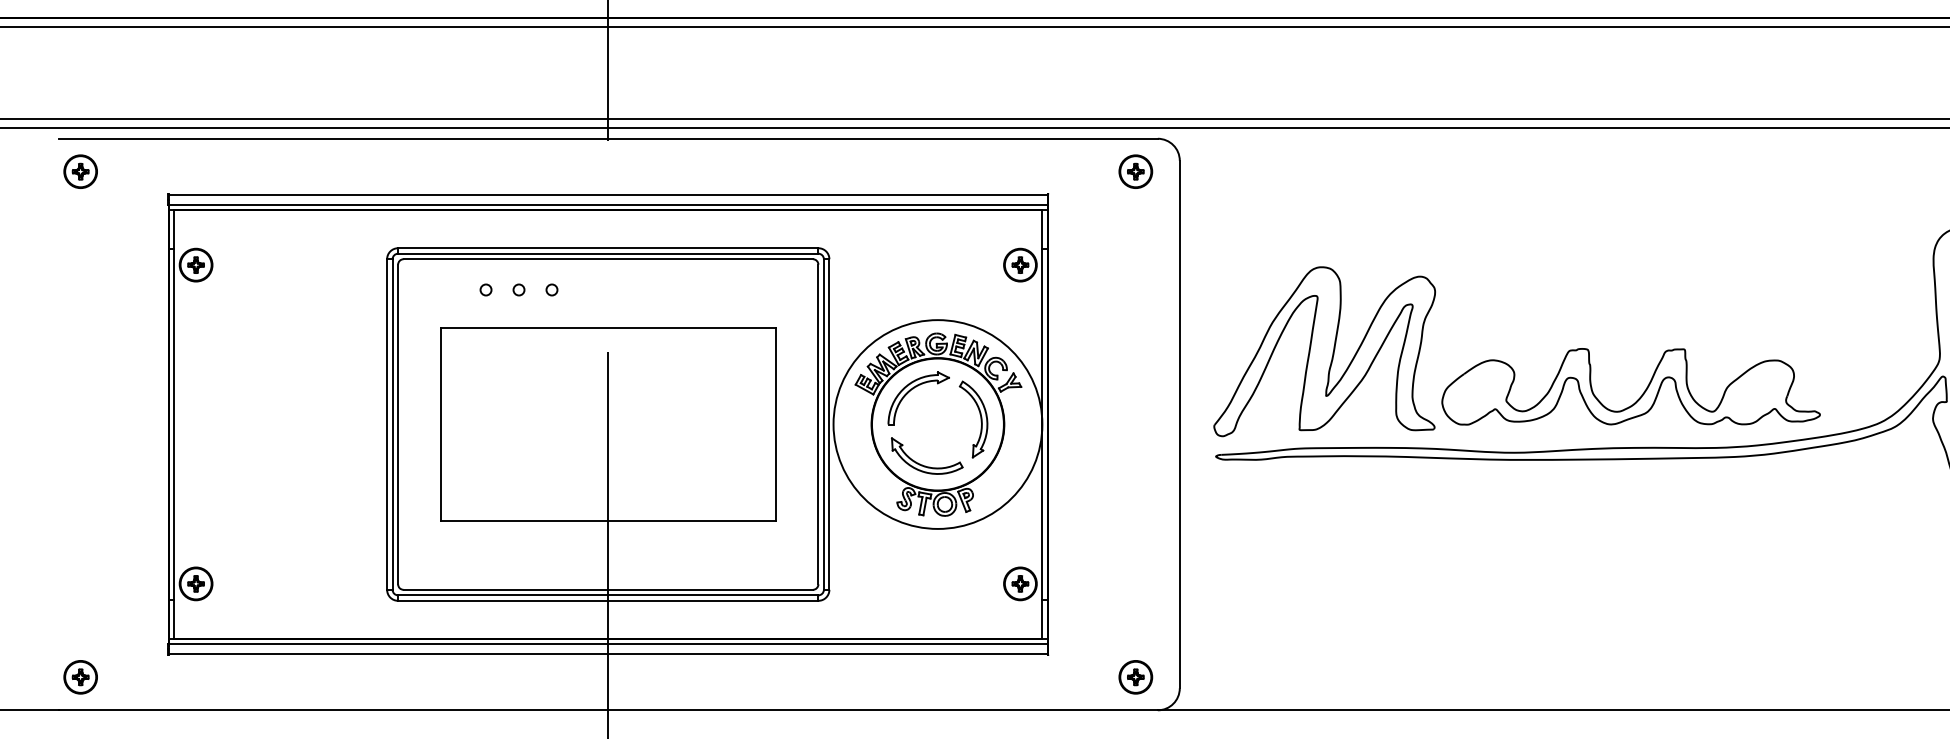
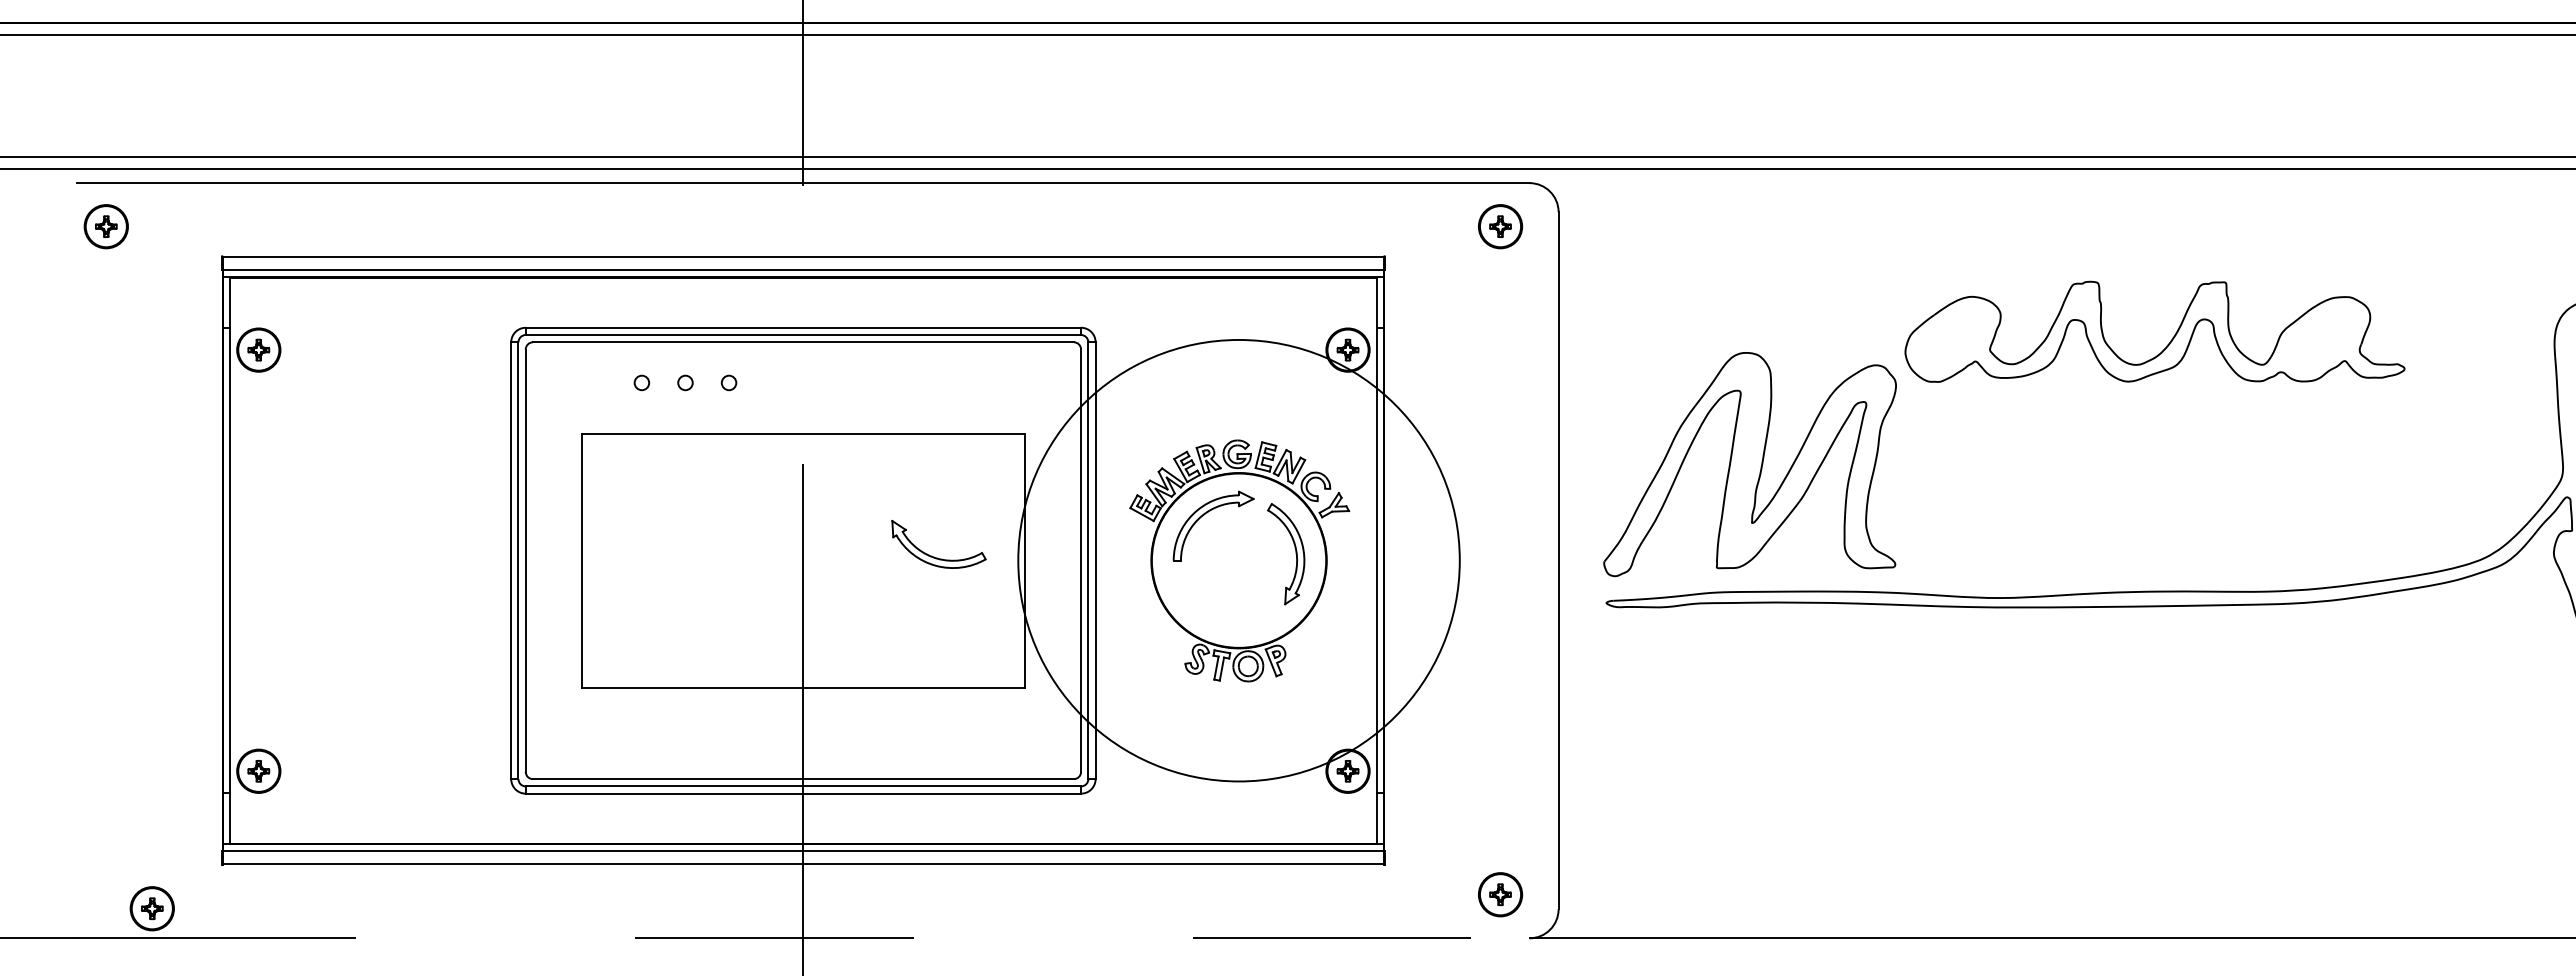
part: (1642, 393) -> (2170, 340), moved
circle: (938, 424) -> (1239, 560), size x1.6
part: (923, 465) -> (934, 556), moved
part: (80, 677) -> (151, 908), moved
line: (608, 710) -> (803, 938), solid -> dashed

